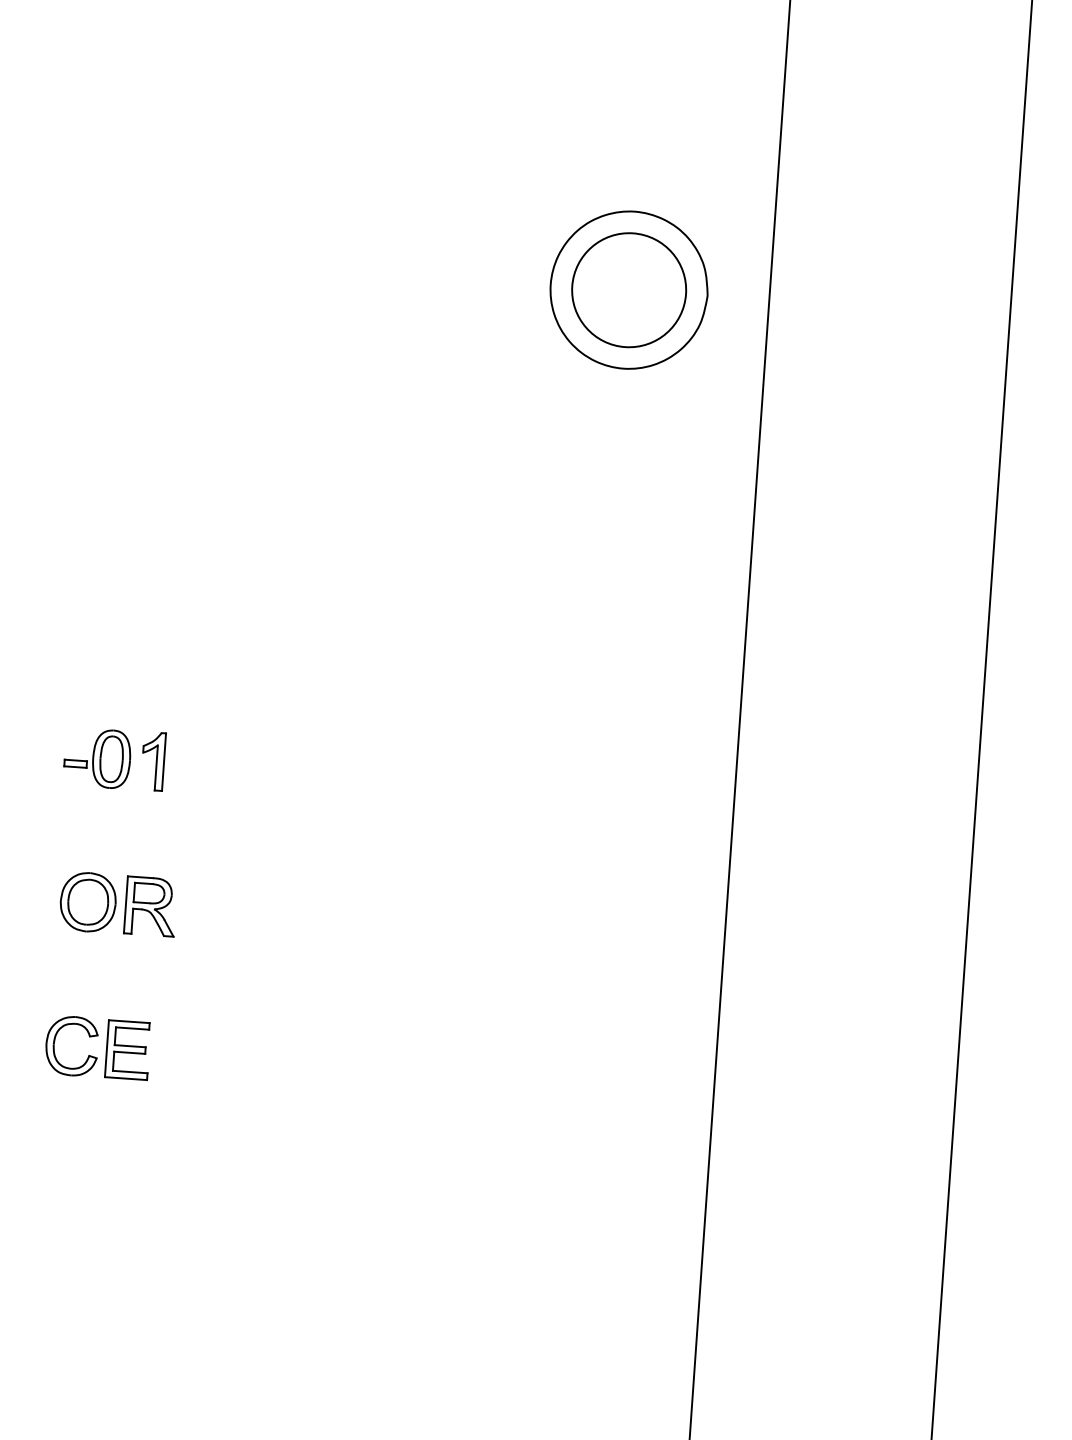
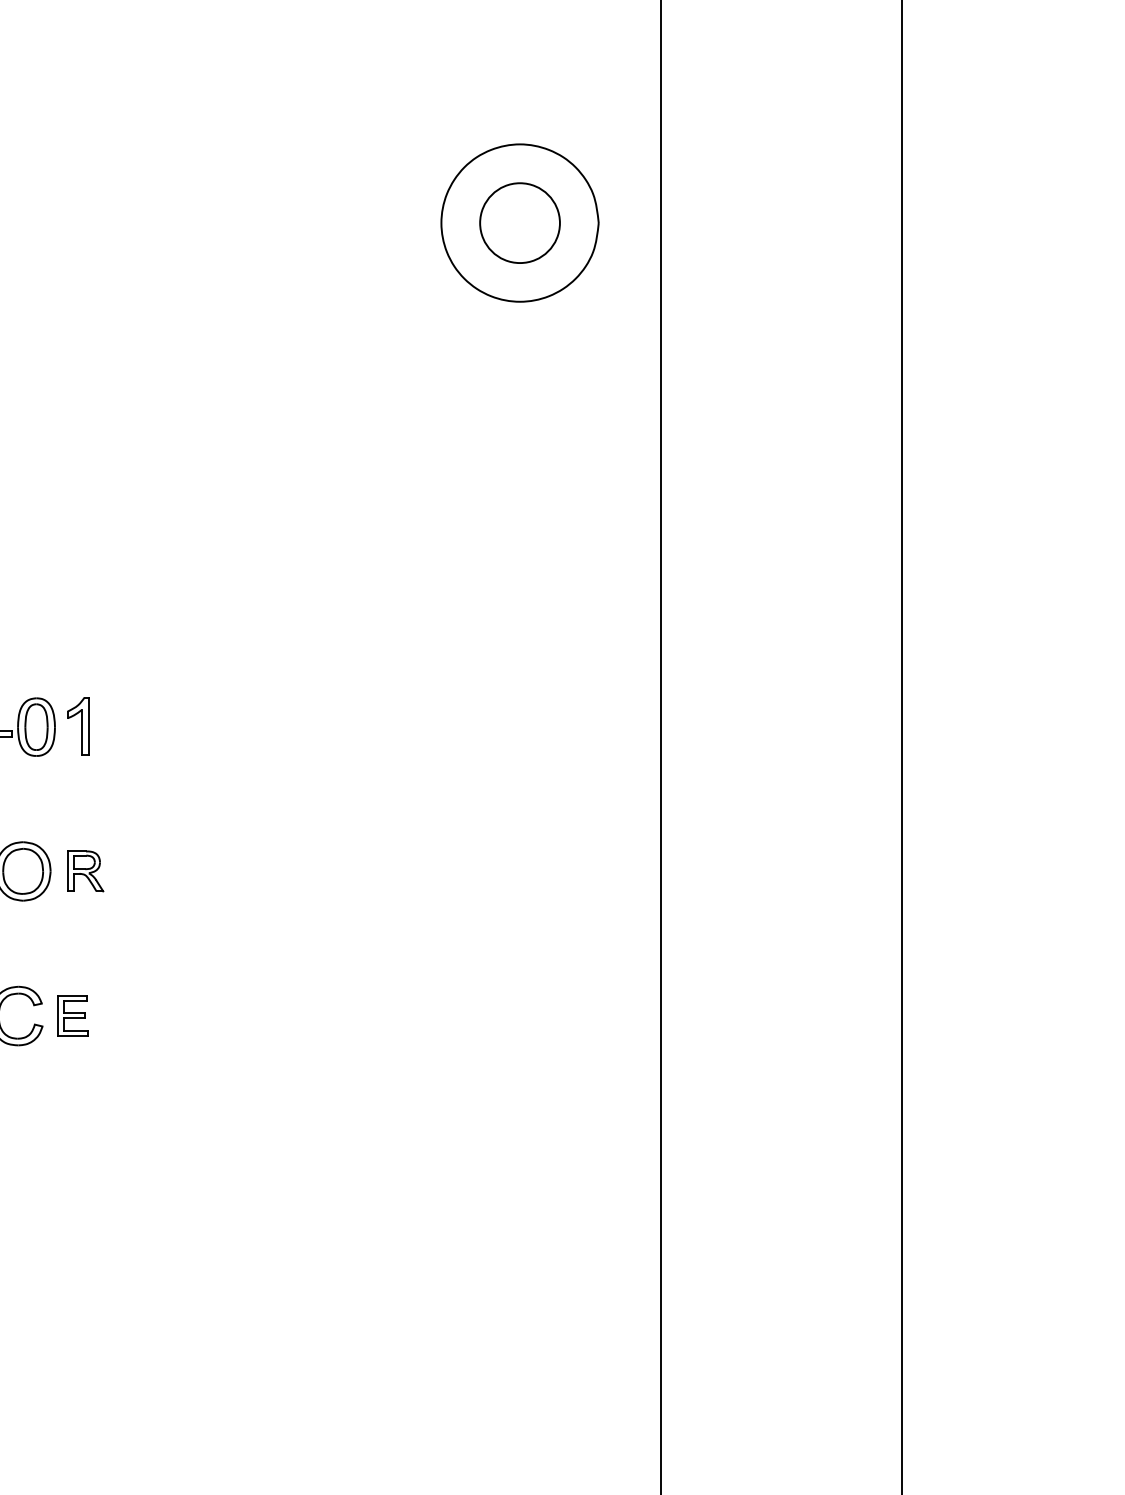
circle: (629, 290) -> (520, 223), size x0.7
part: (150, 906) -> (85, 871), size x0.7
part: (127, 1050) -> (72, 1016), size x0.7

